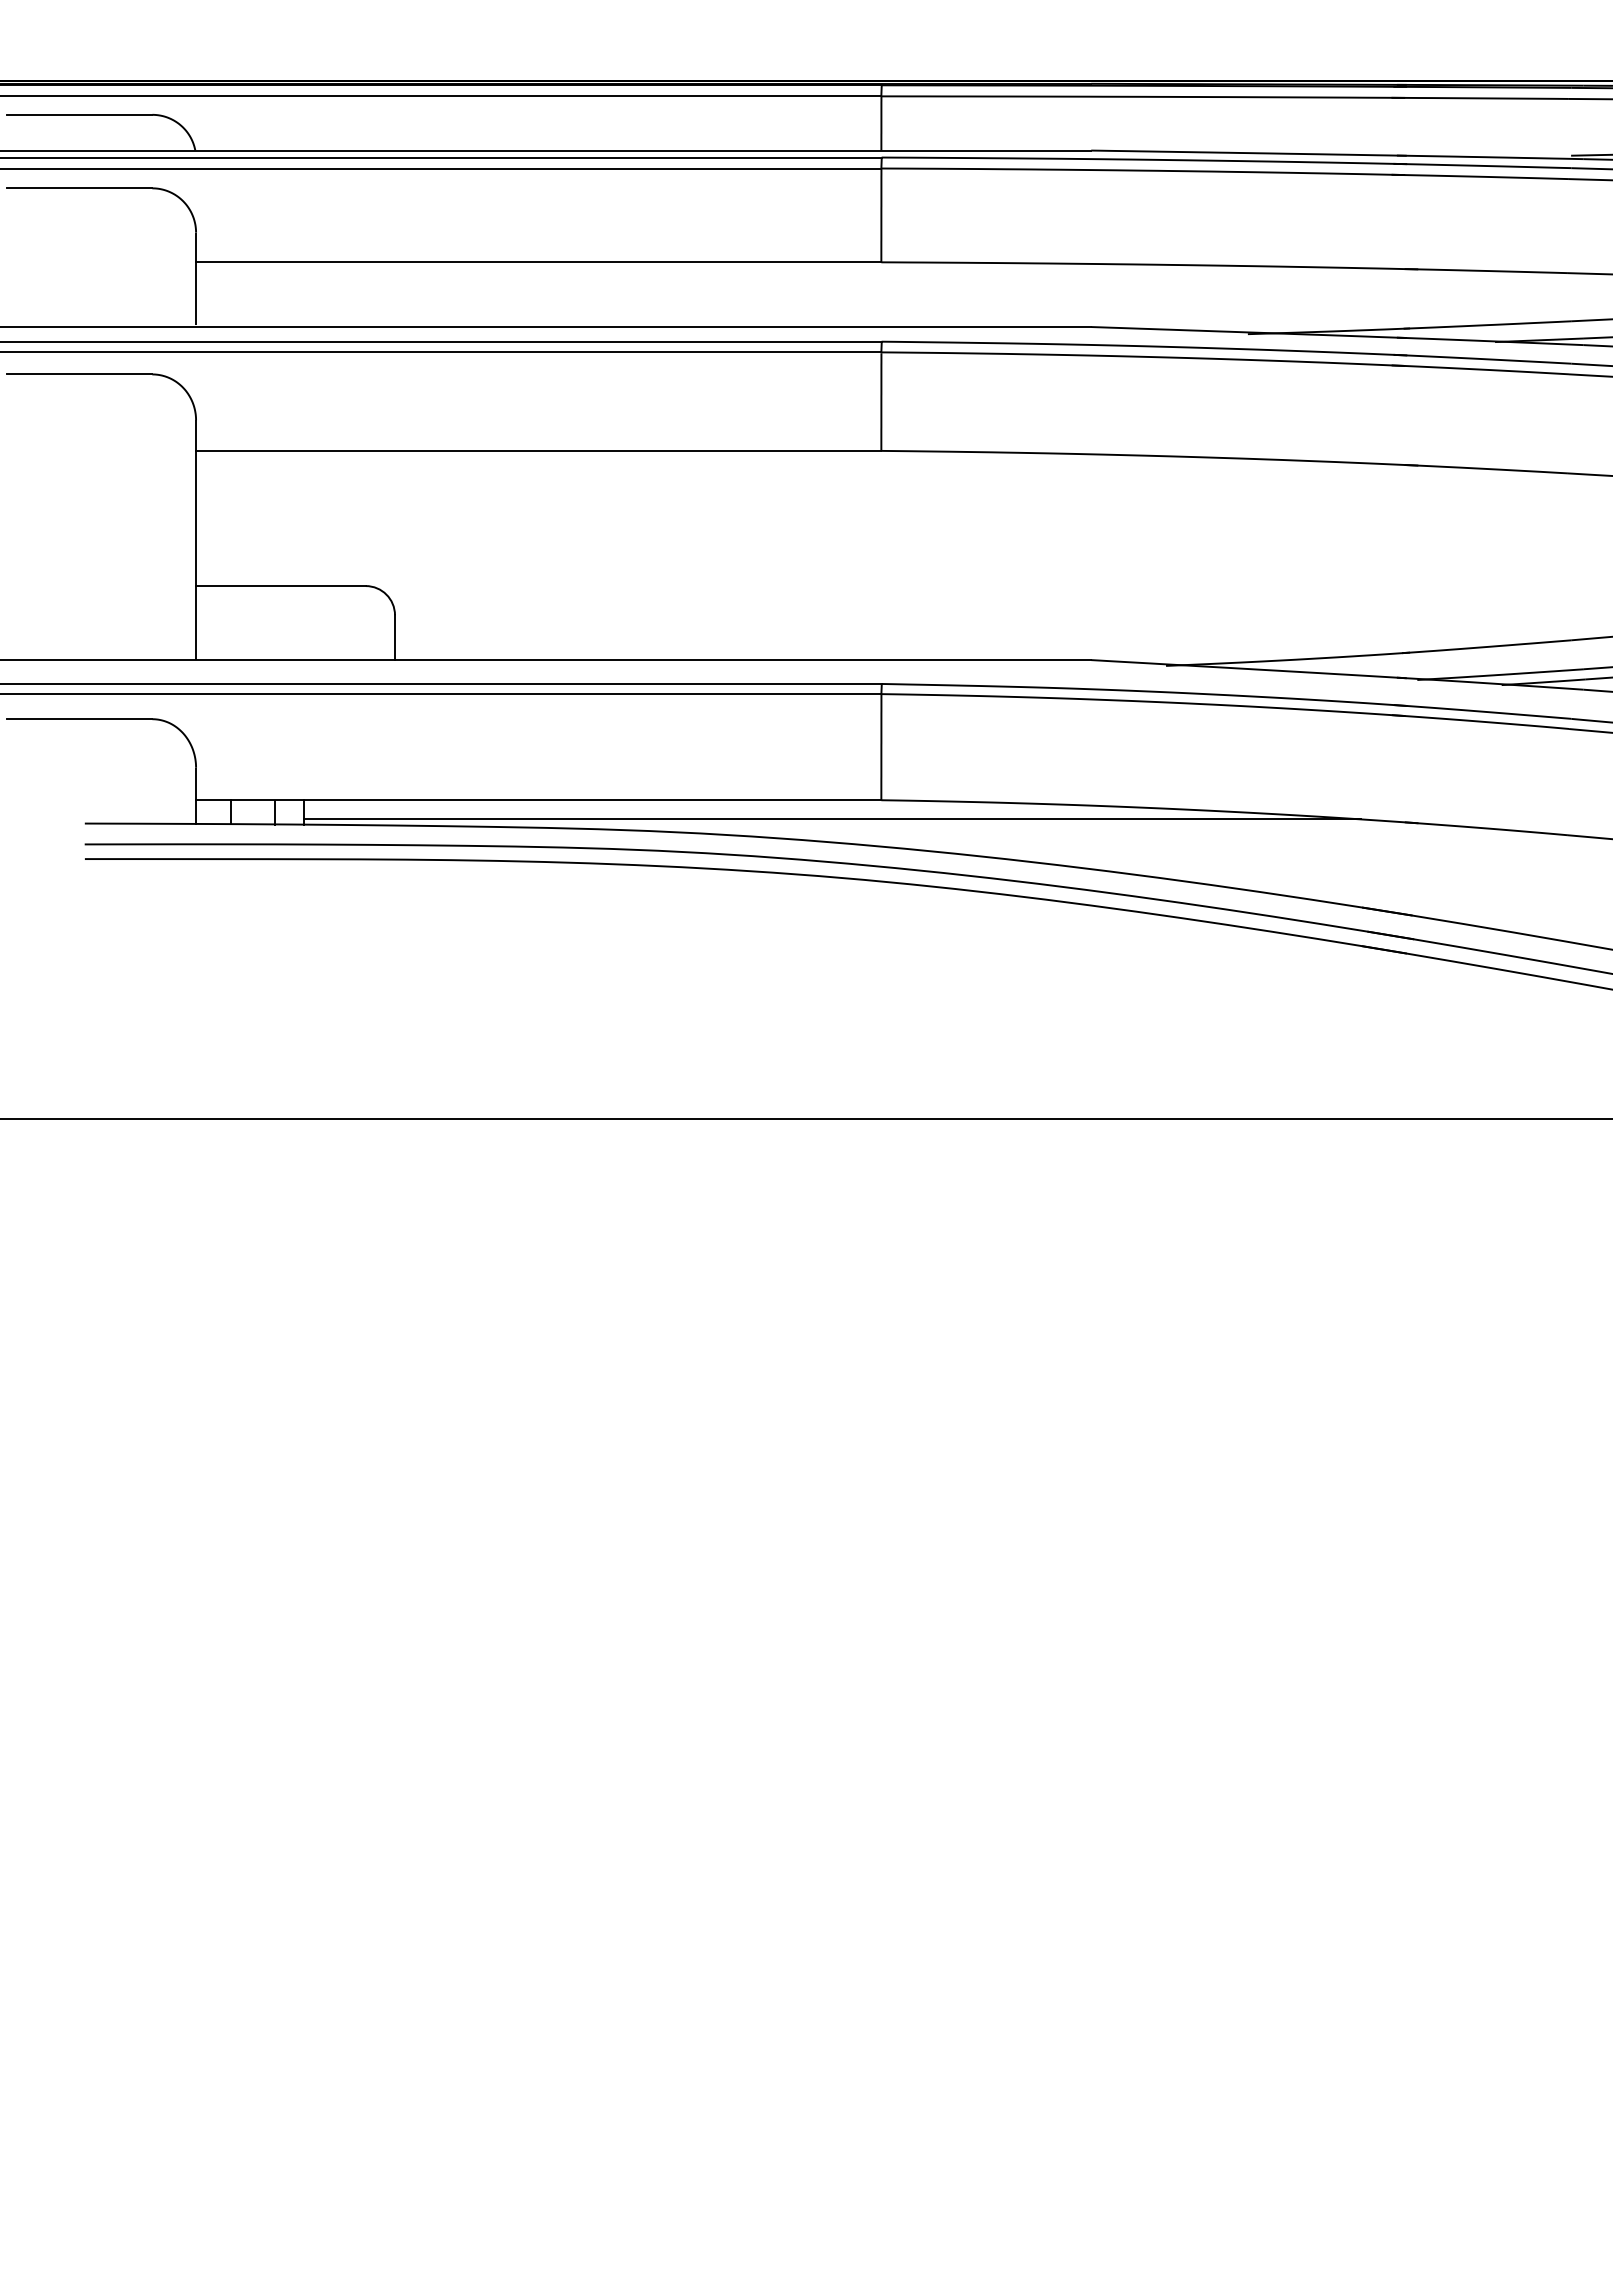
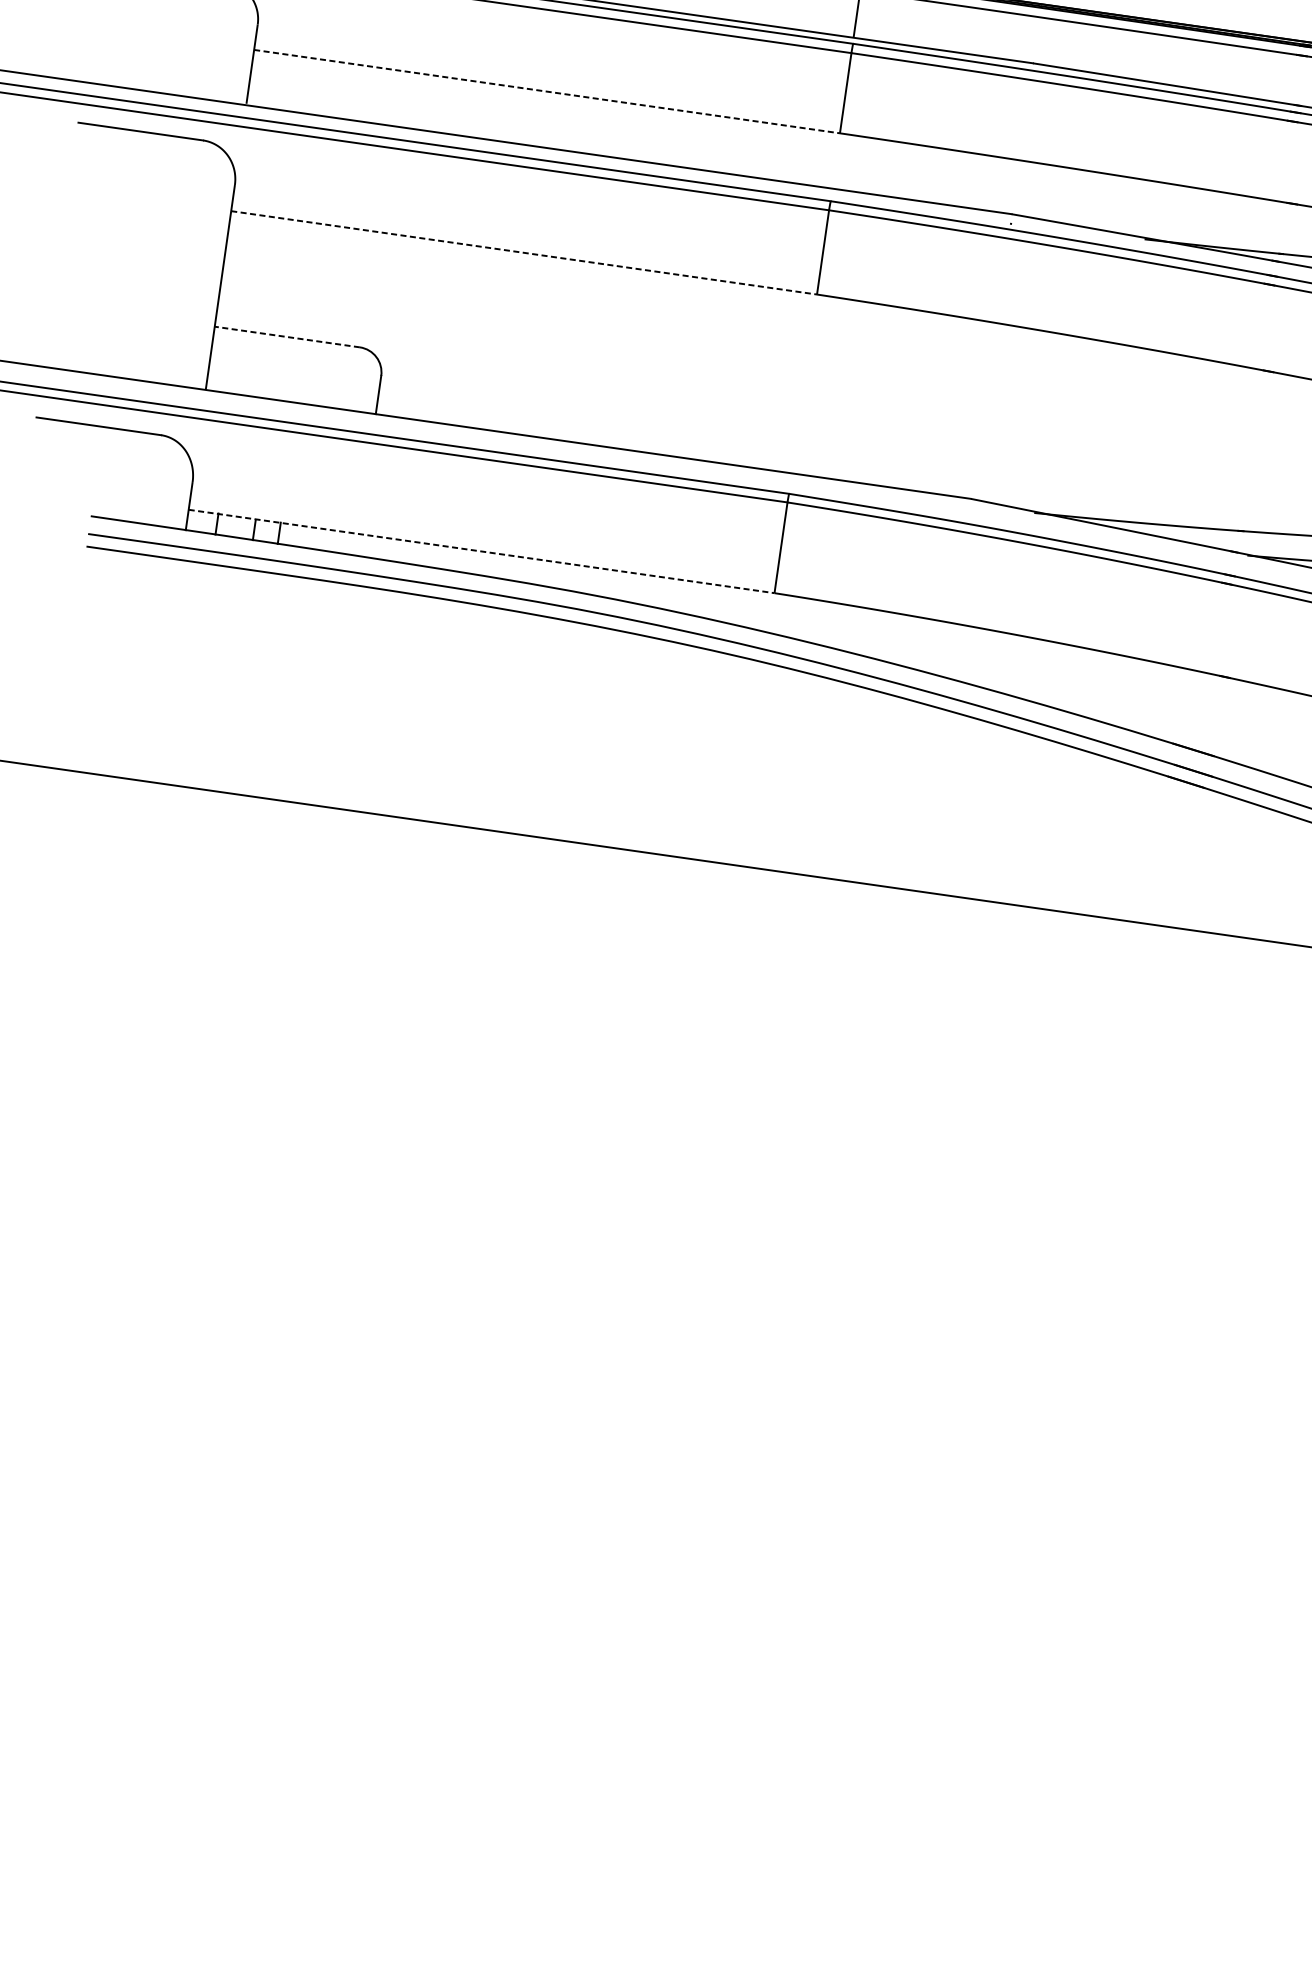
line: (538, 262) -> (546, 91), solid -> dashed
line: (538, 450) -> (523, 252), solid -> dashed
line: (280, 586) -> (286, 337), solid -> dashed
line: (538, 800) -> (481, 551), solid -> dashed
line: (831, 819) -> (729, 603), removed

